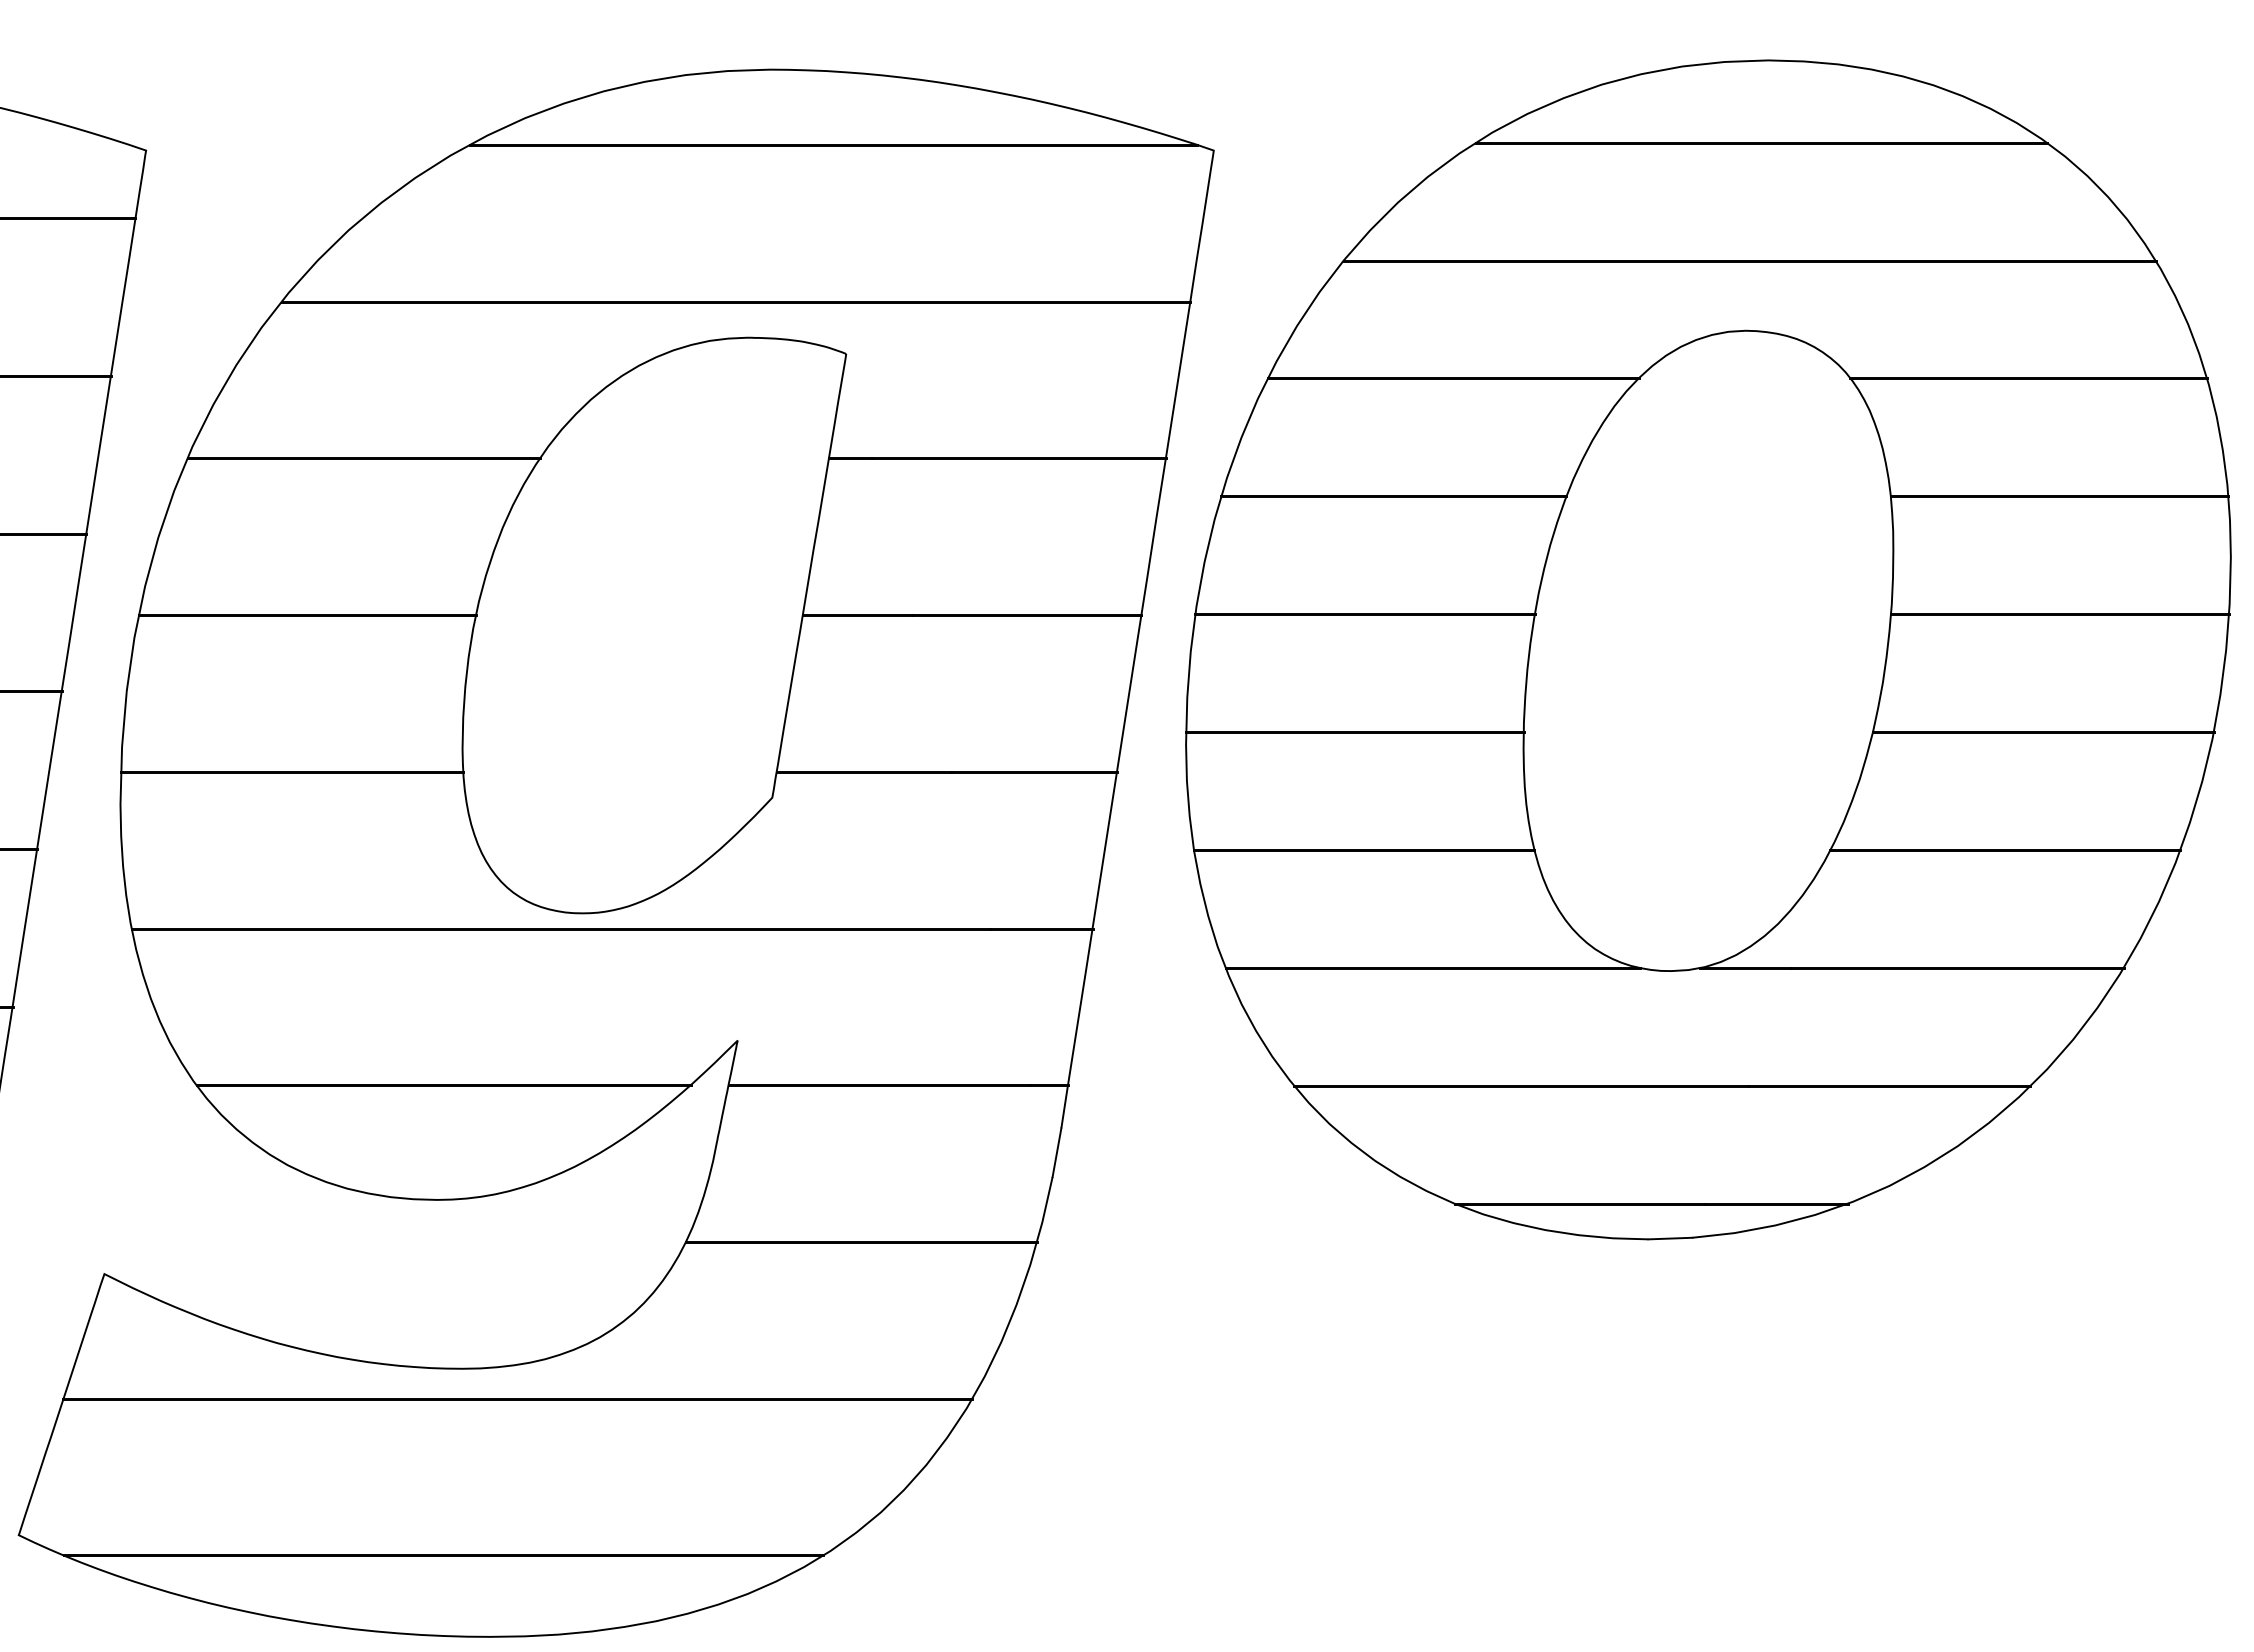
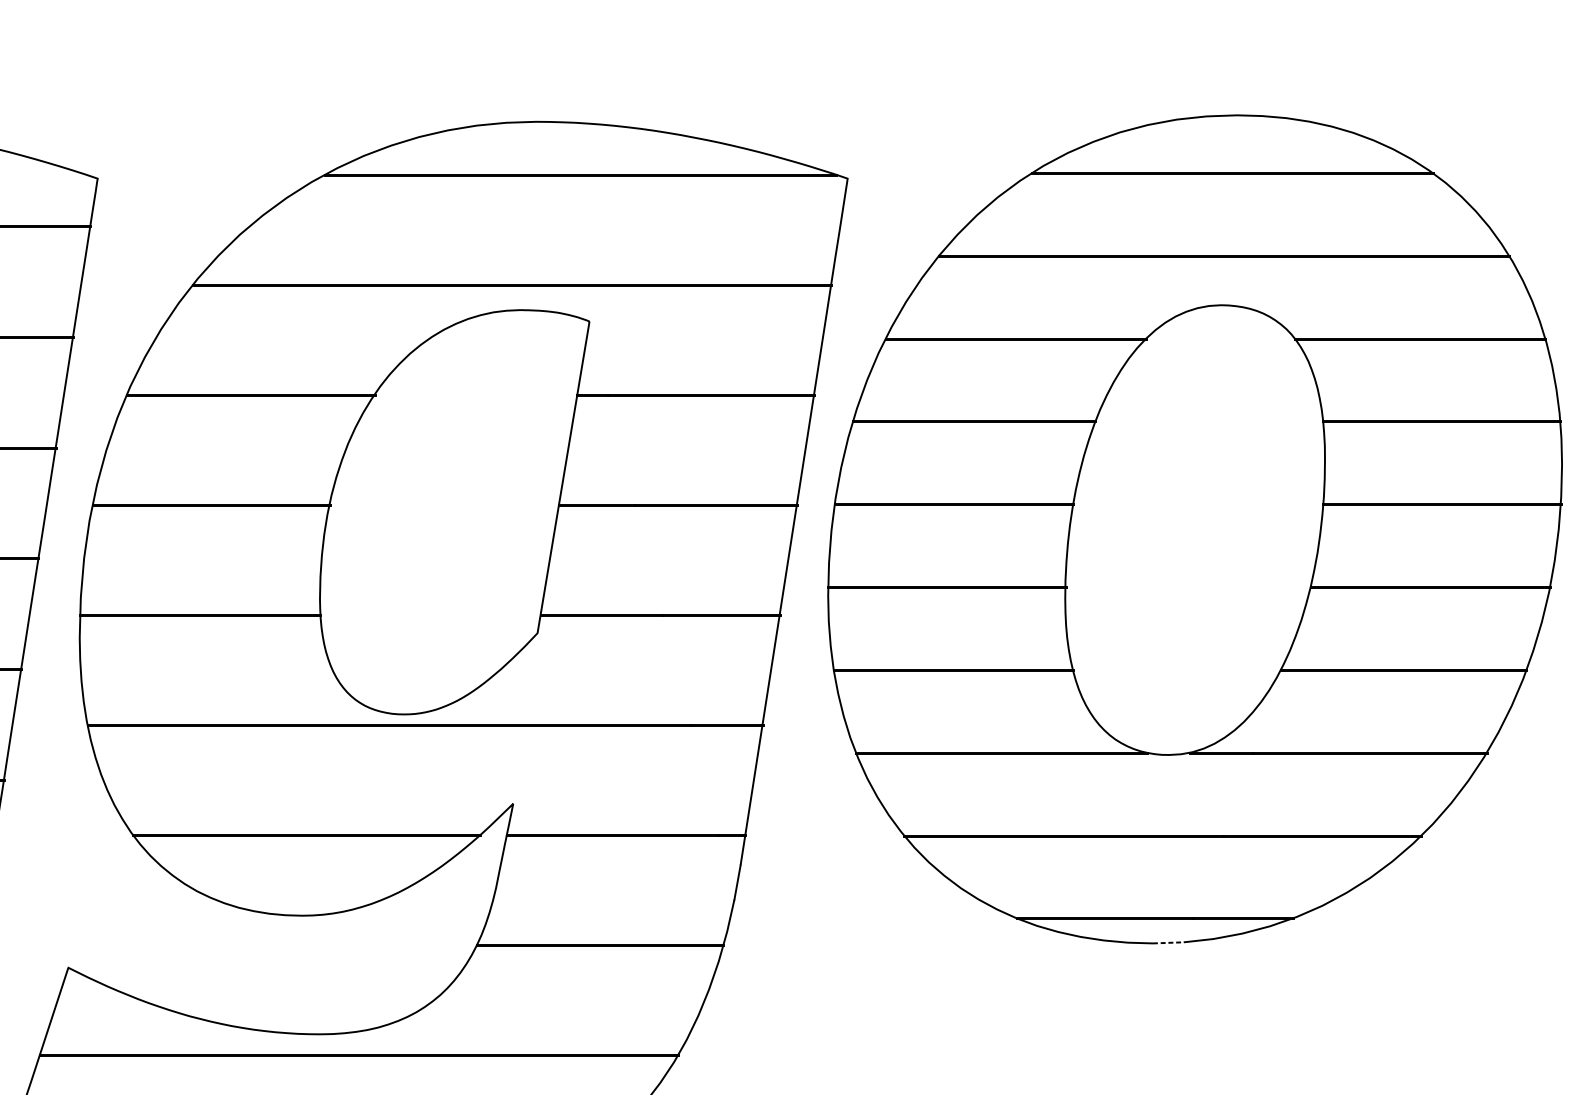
line: (1670, 1238) -> (1168, 942), solid -> dashed

